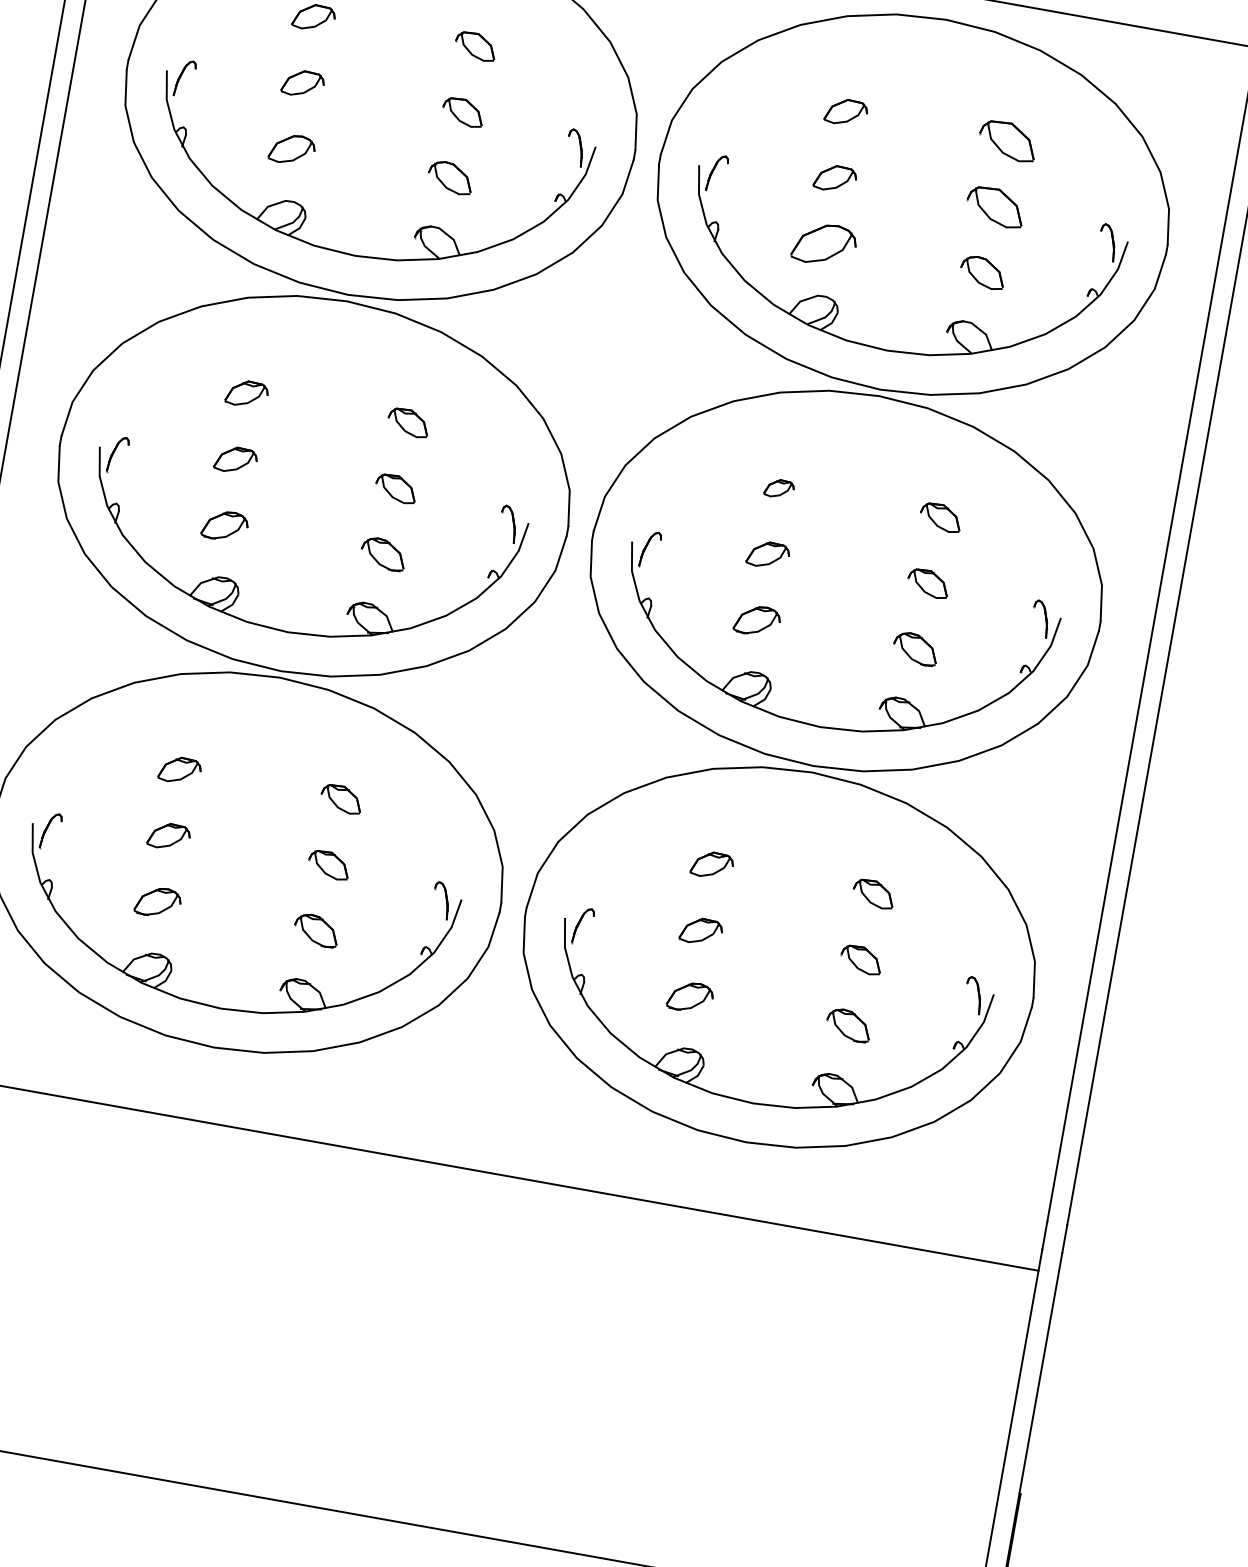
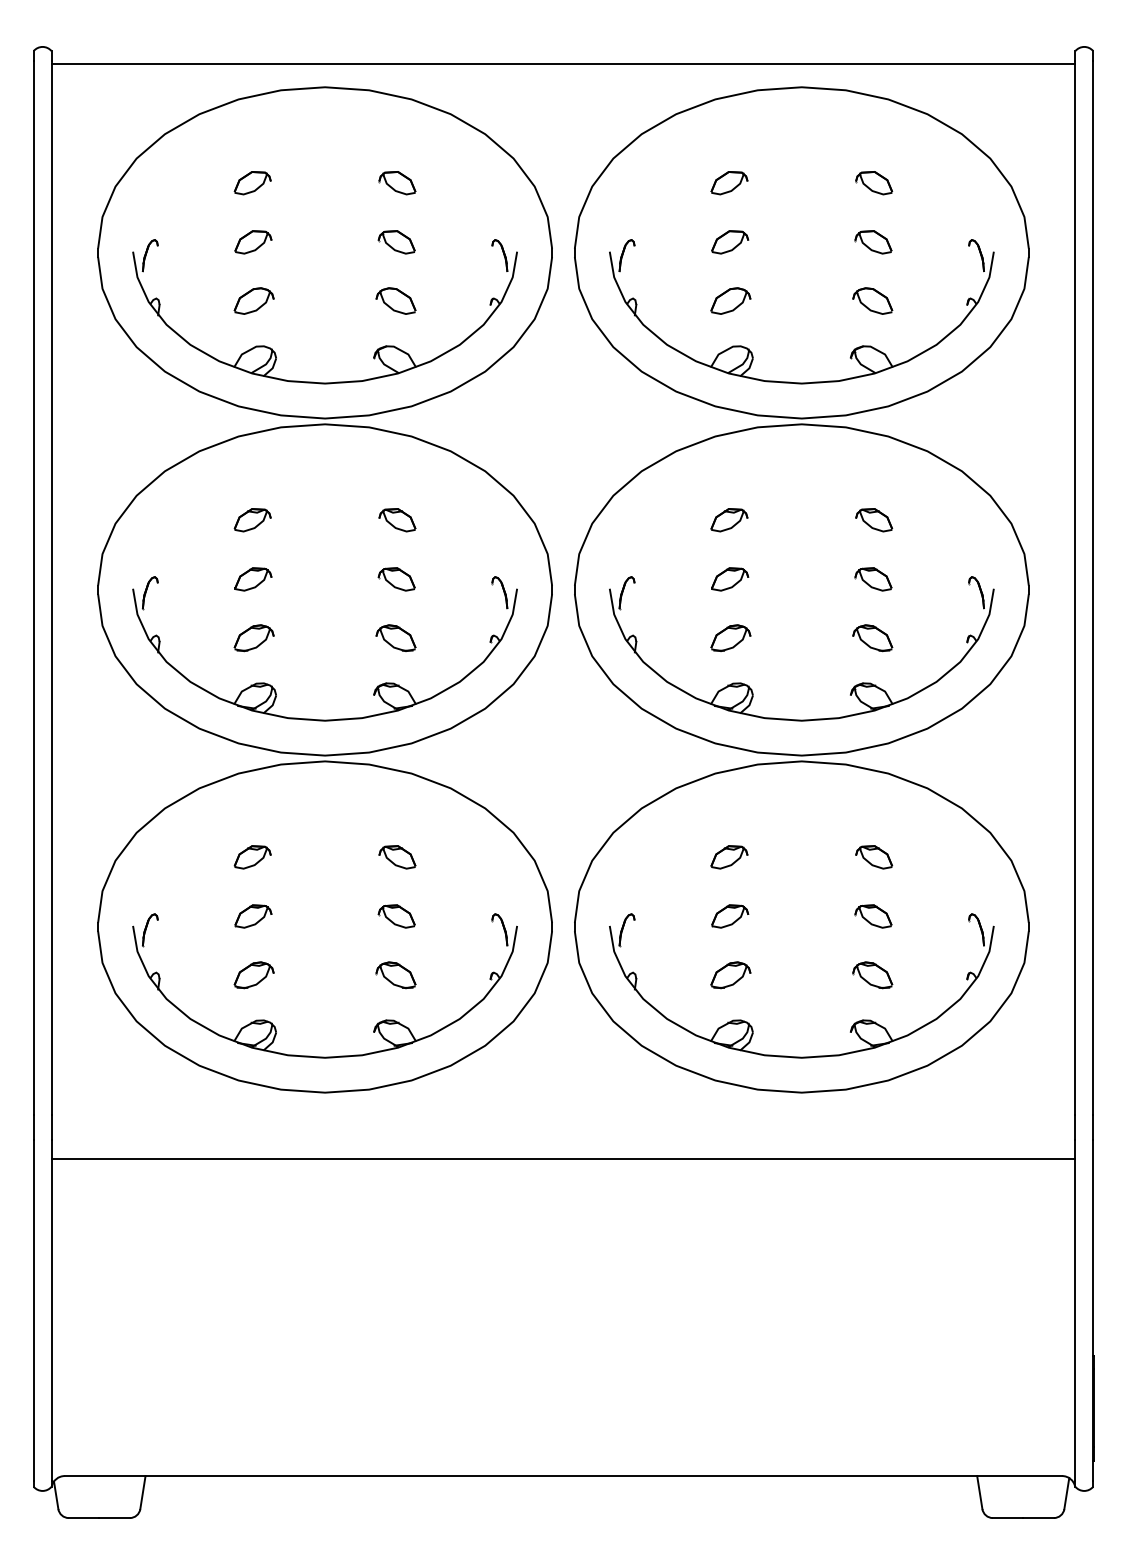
part: (1008, 141) -> (874, 183), size x0.71
part: (995, 207) -> (873, 242), size x0.71
part: (824, 243) -> (730, 300), size x0.71
part: (779, 489) -> (729, 520), size x1.43

